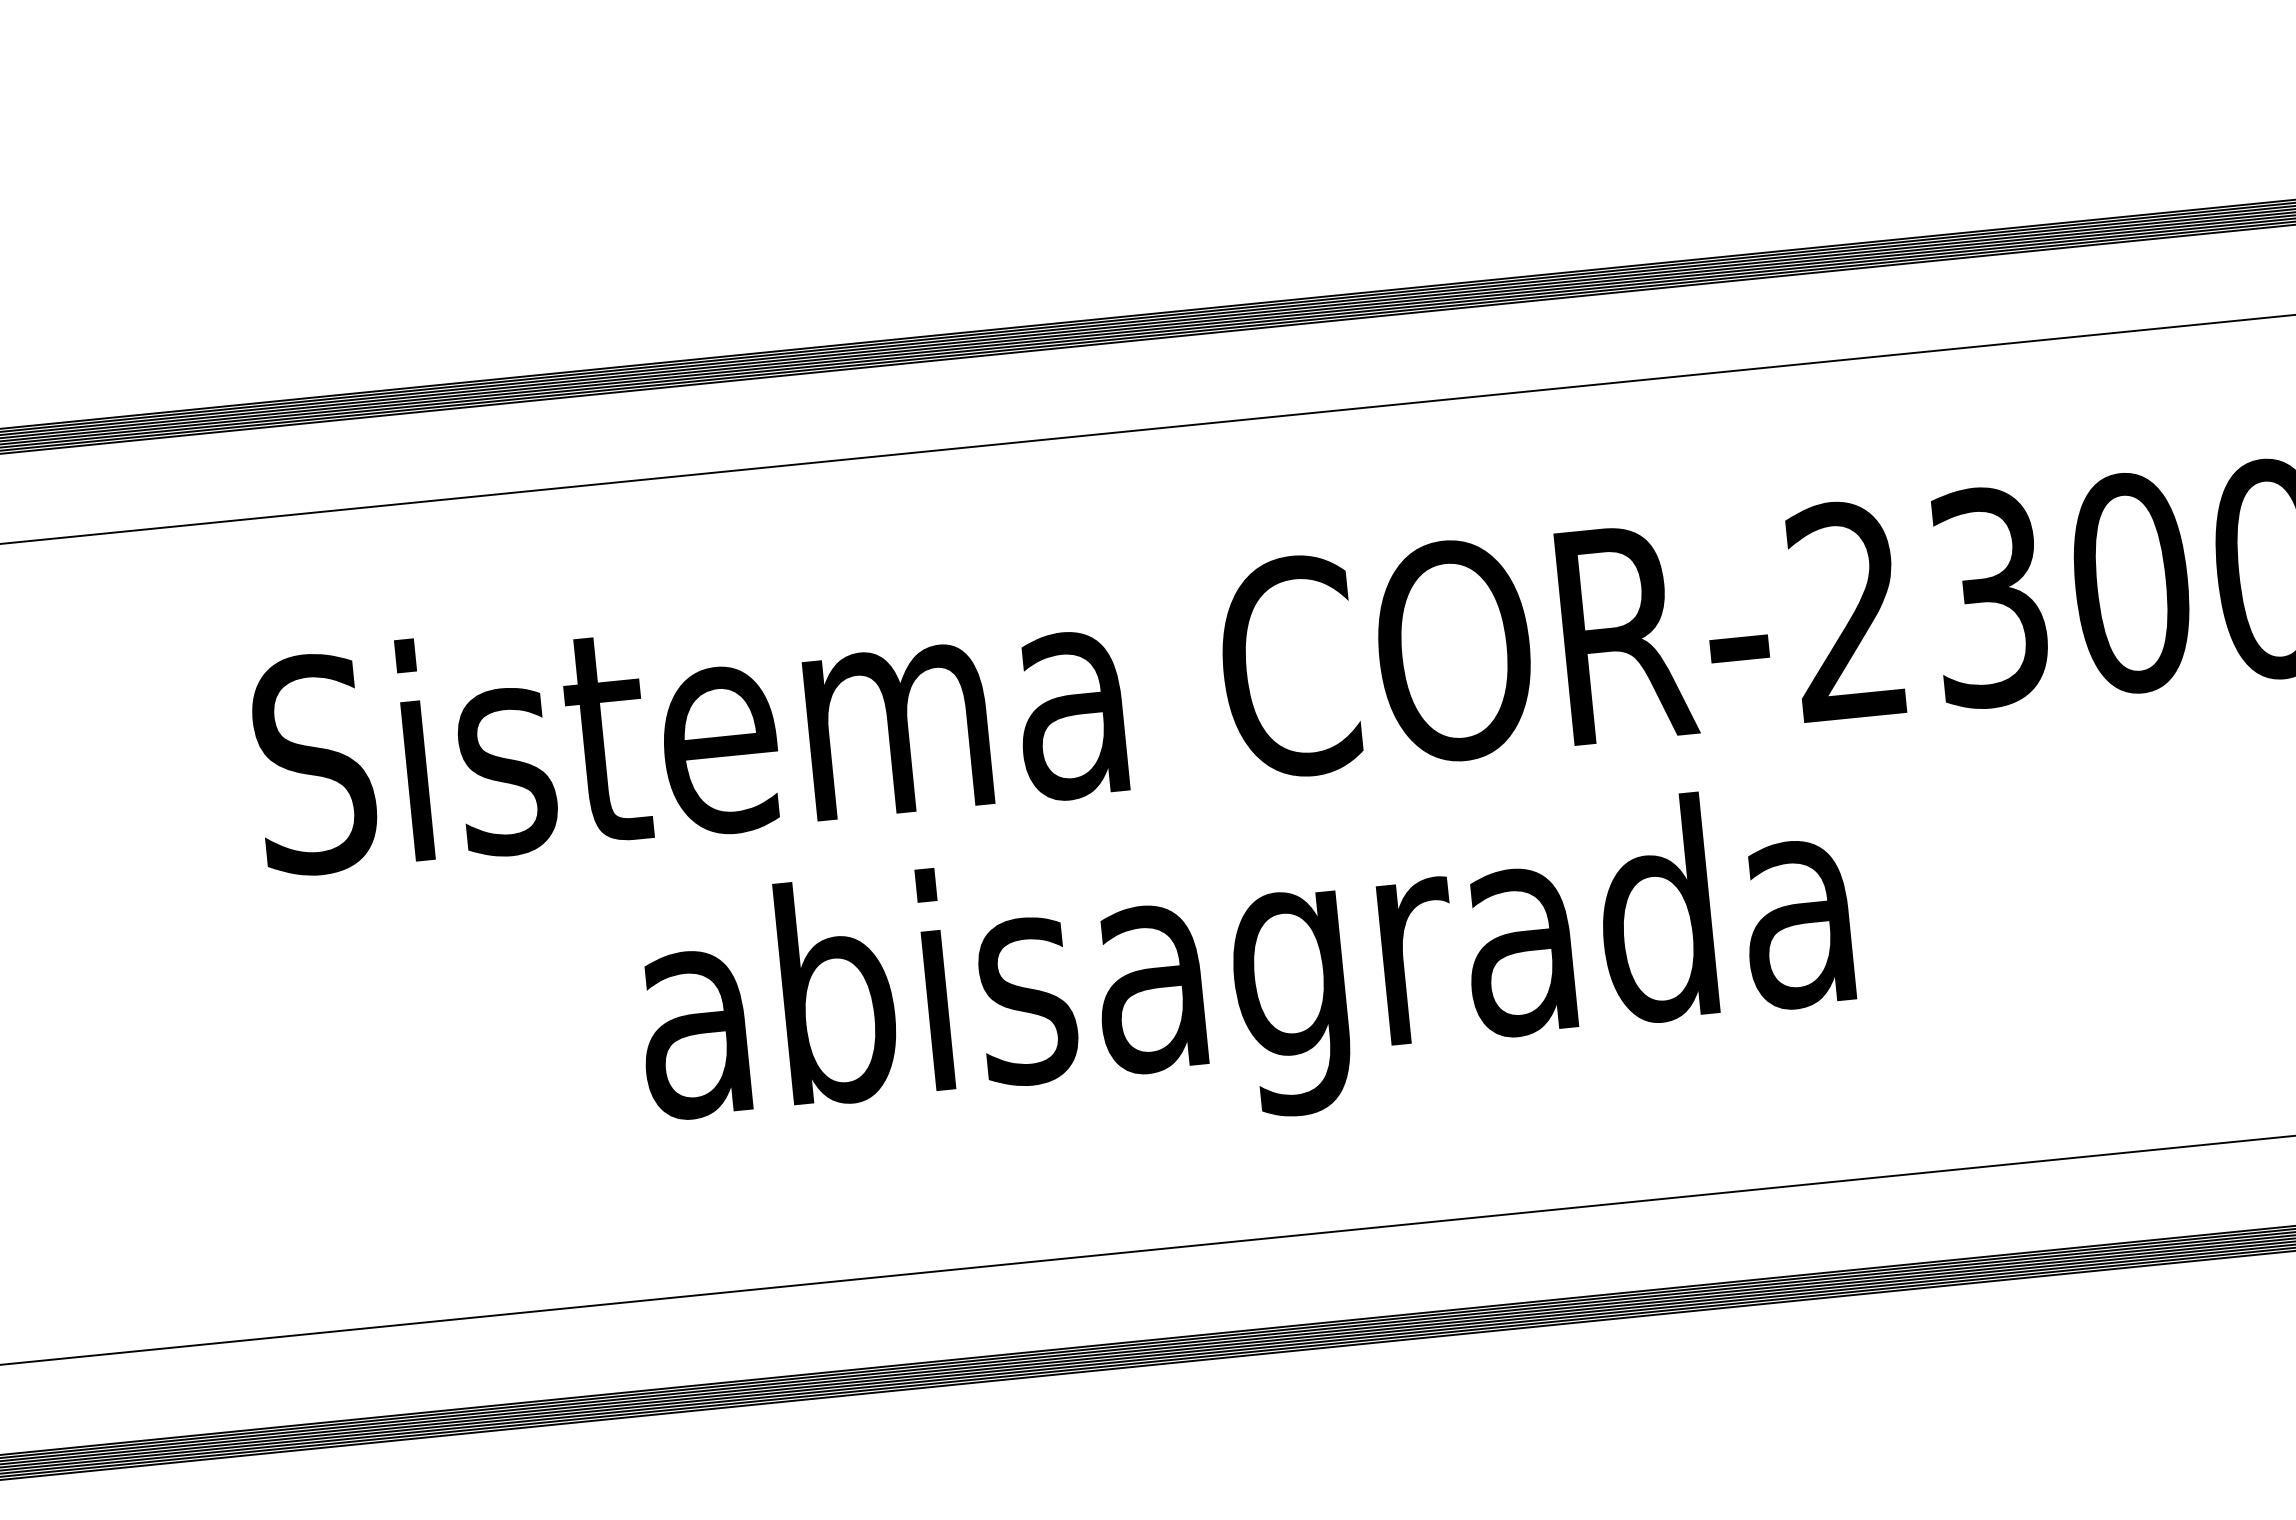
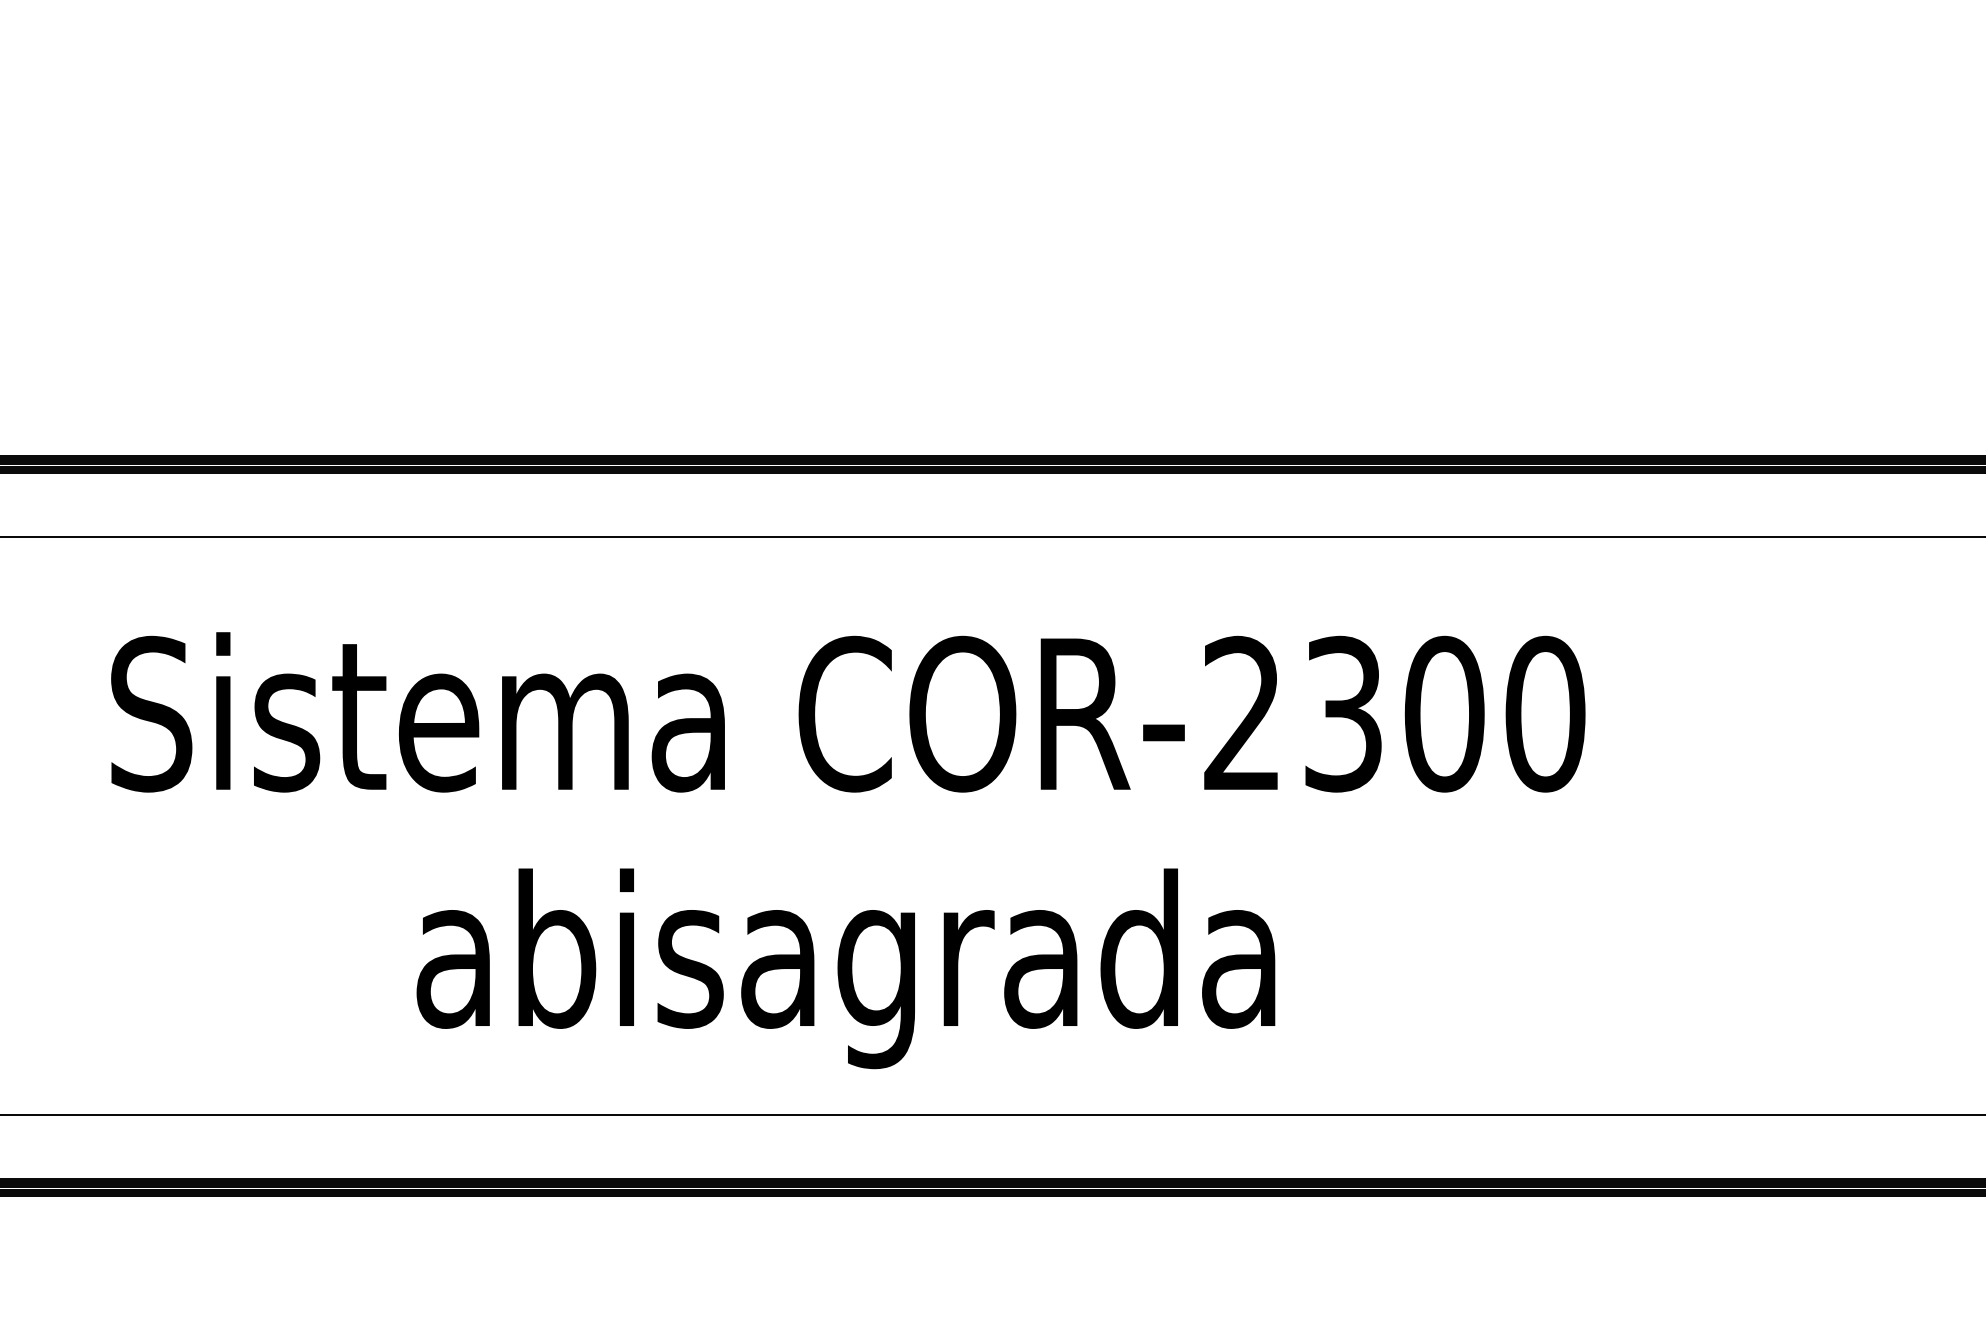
text: (1245, 978) -> (845, 968), moved

